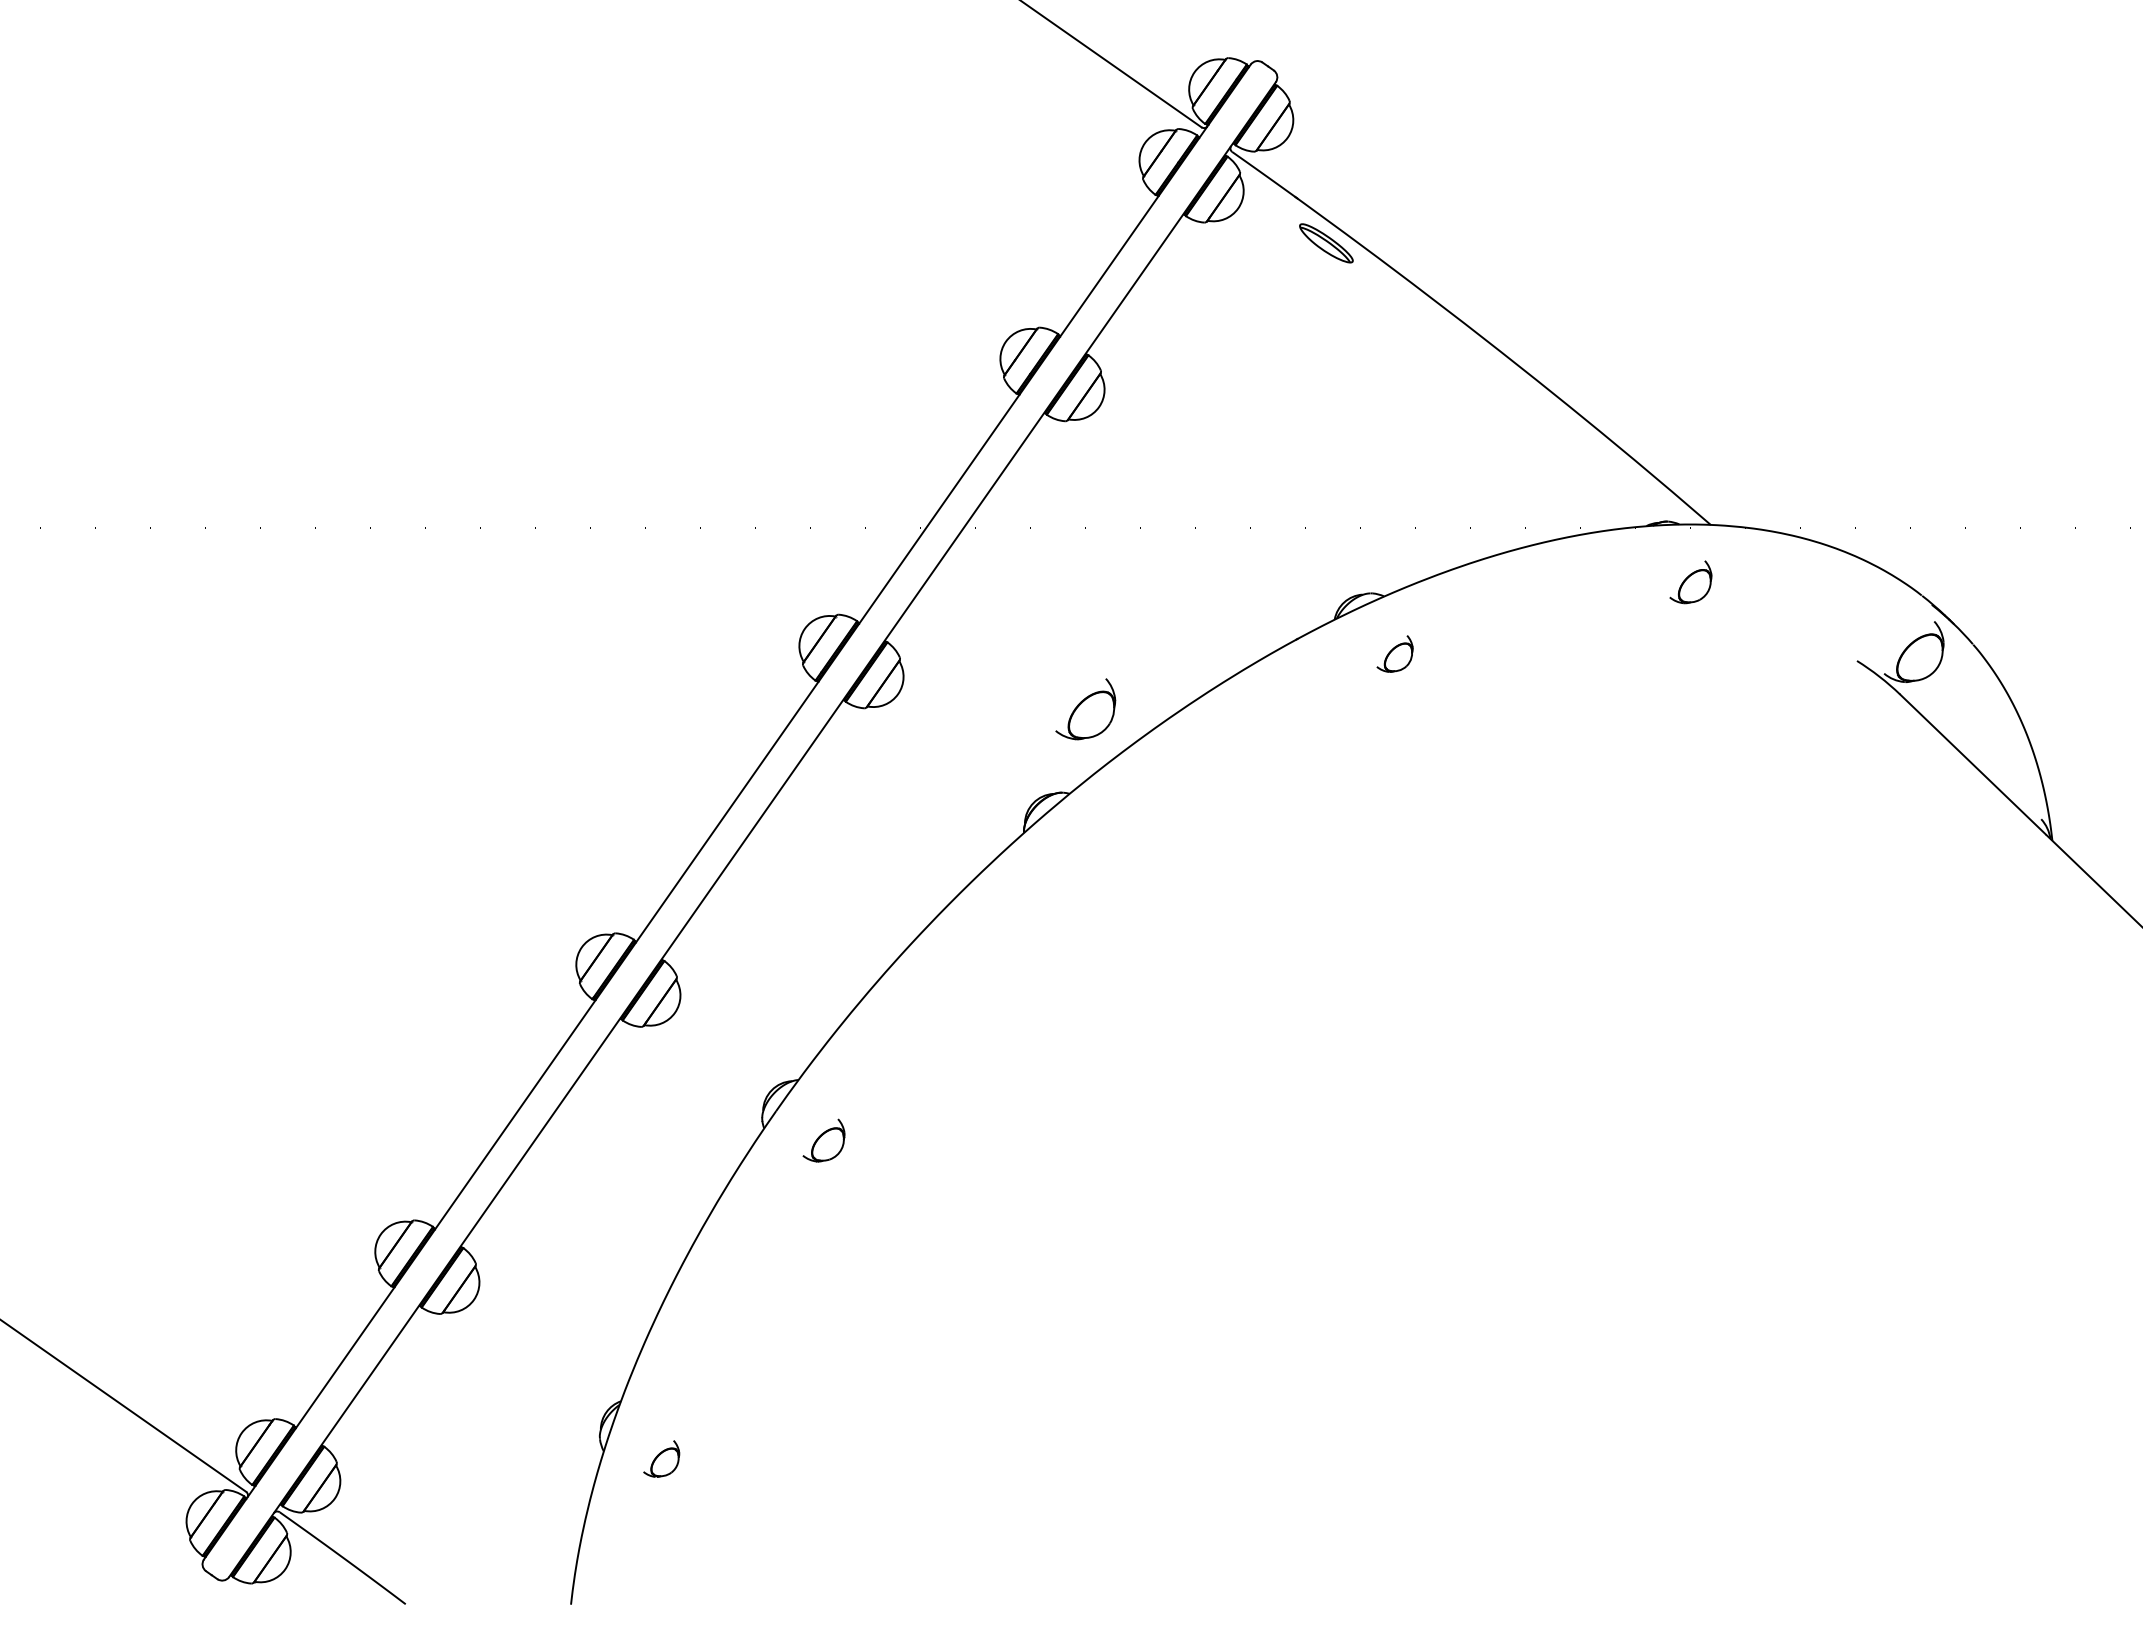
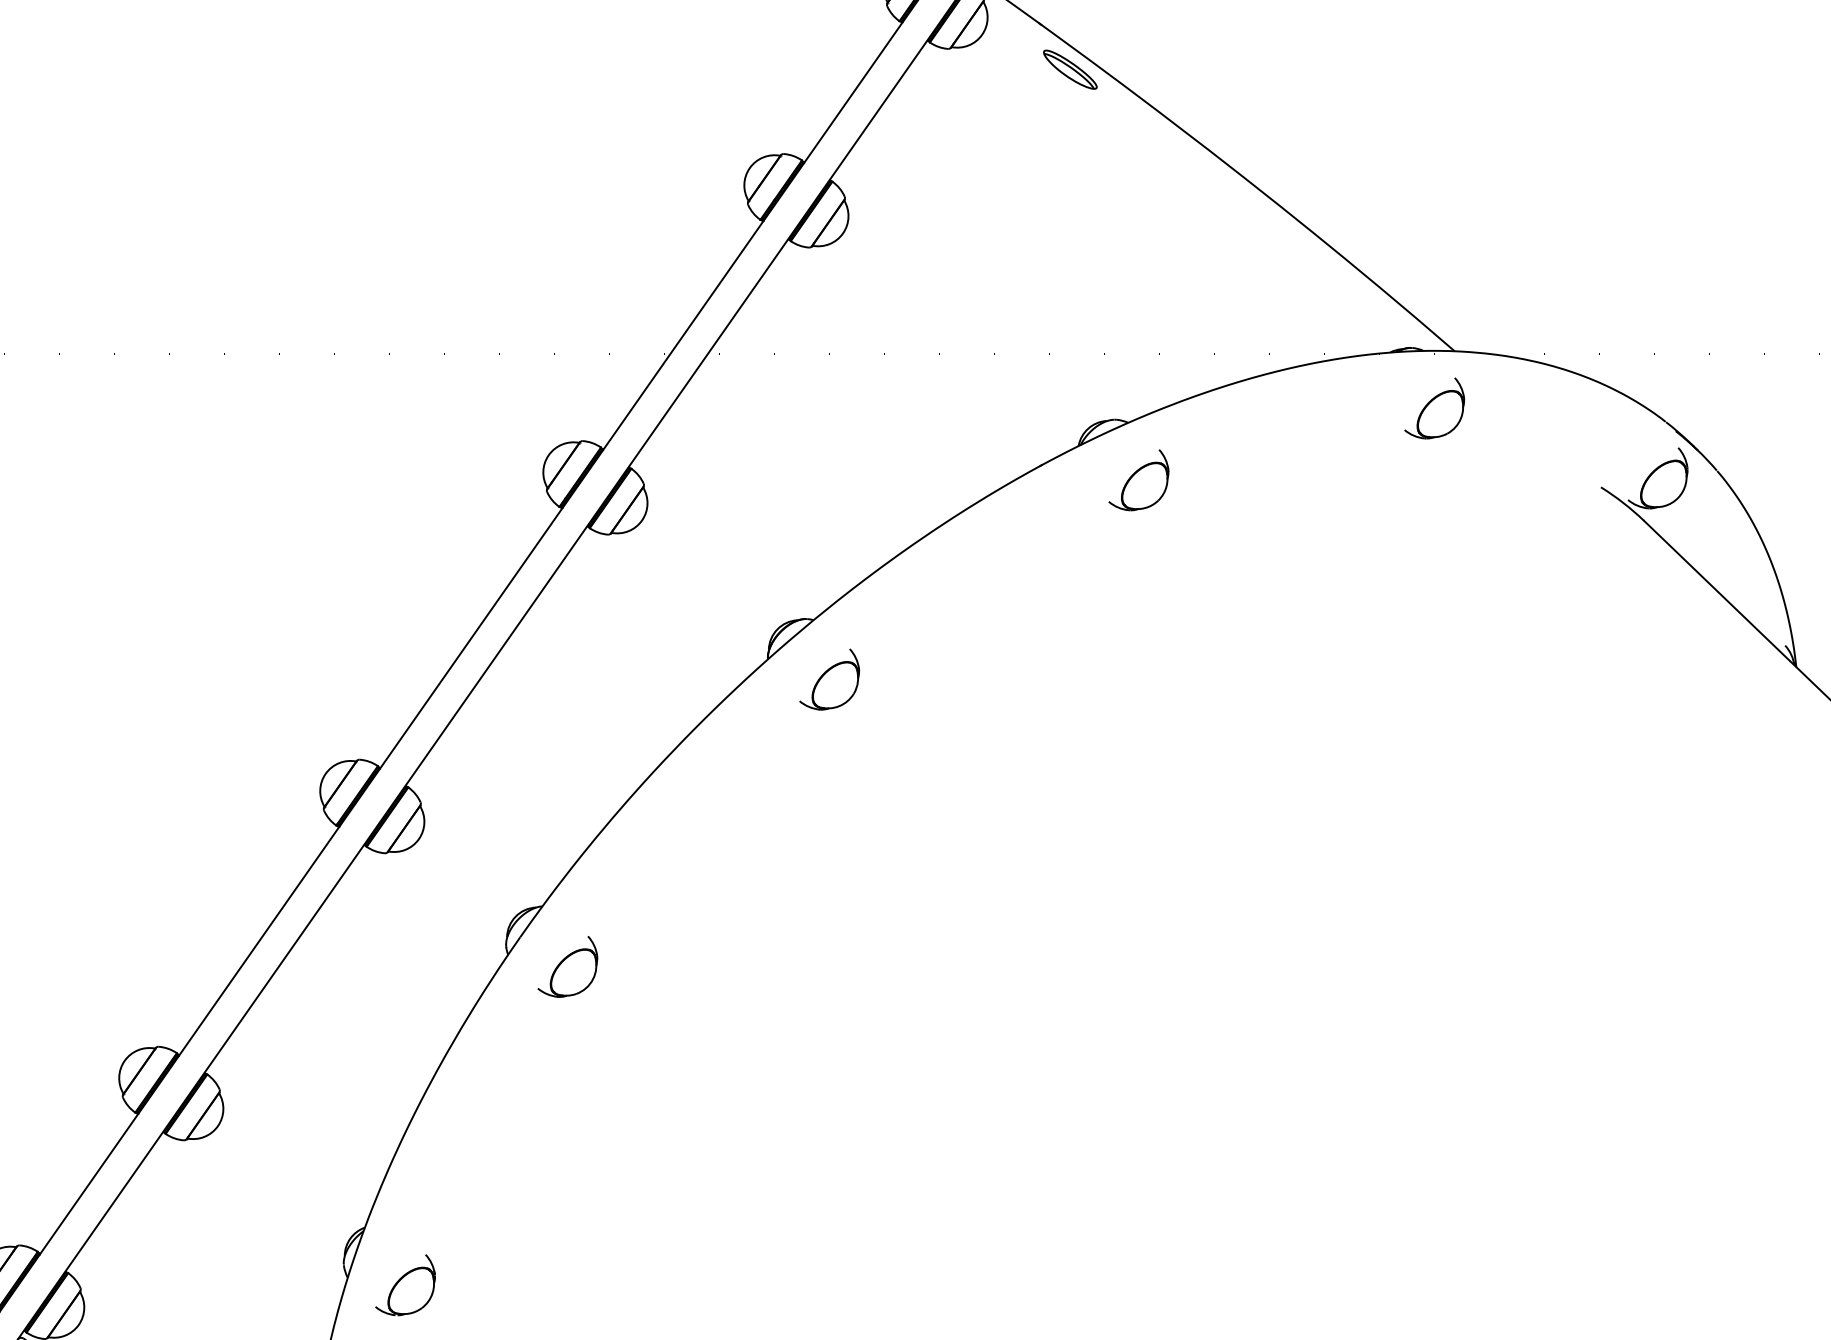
part: (1690, 582) -> (1434, 408), size x1.43
part: (1394, 653) -> (1138, 479), size x1.67
part: (1085, 709) -> (829, 679), moved
part: (823, 1140) -> (567, 966), size x1.43
part: (661, 1458) -> (405, 1284), size x1.67

